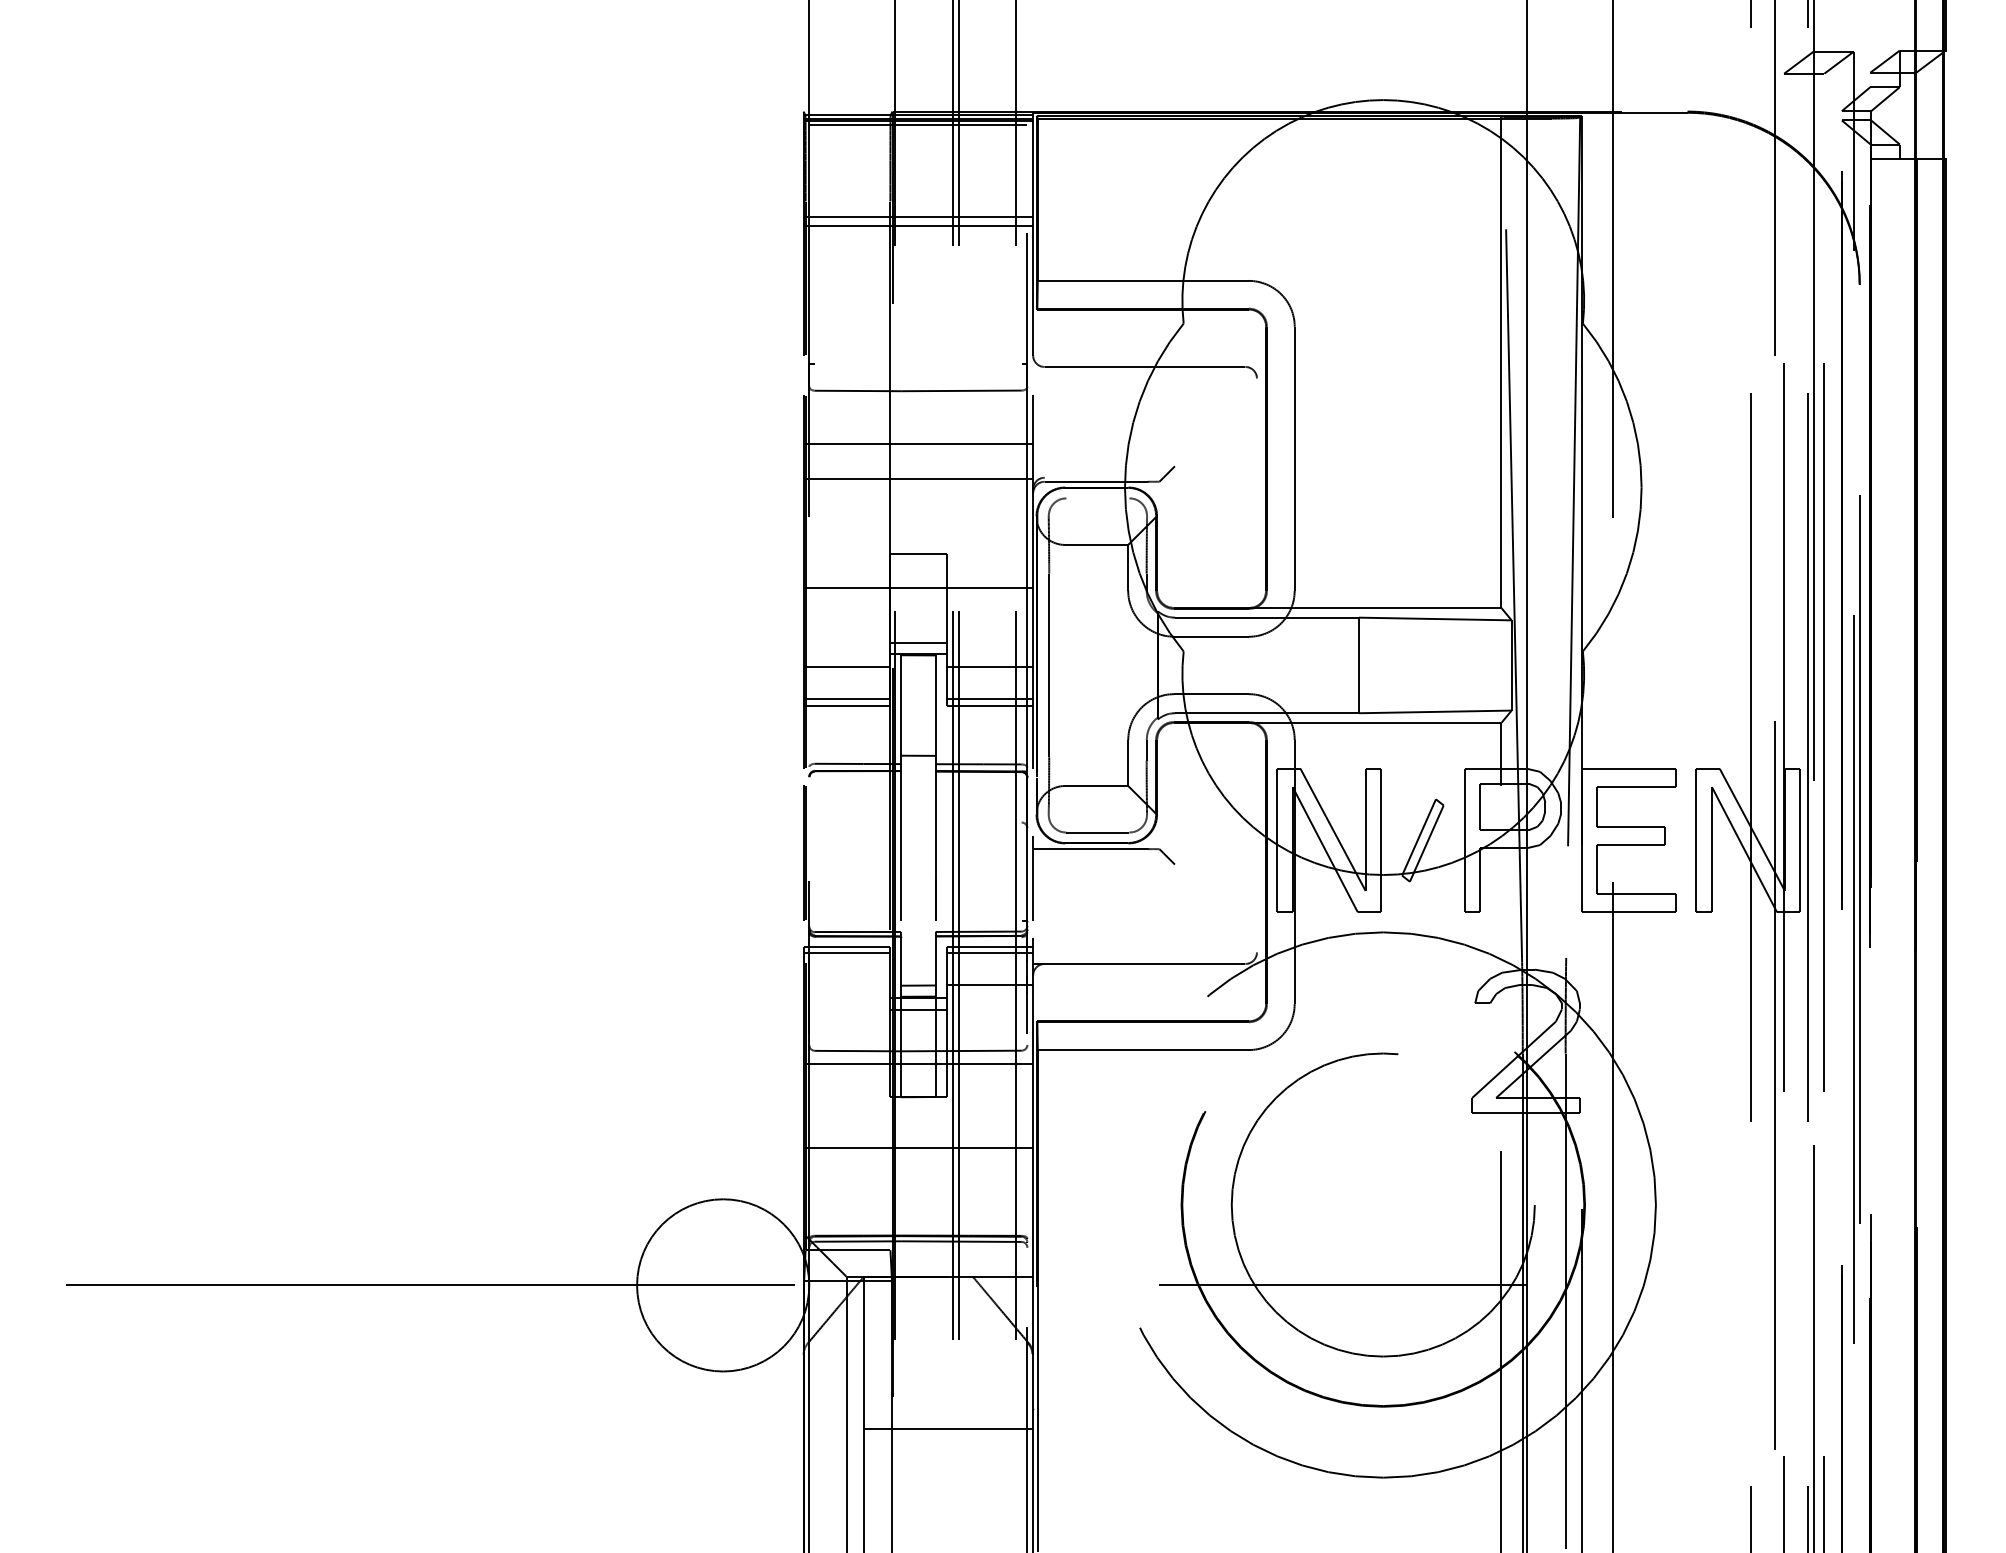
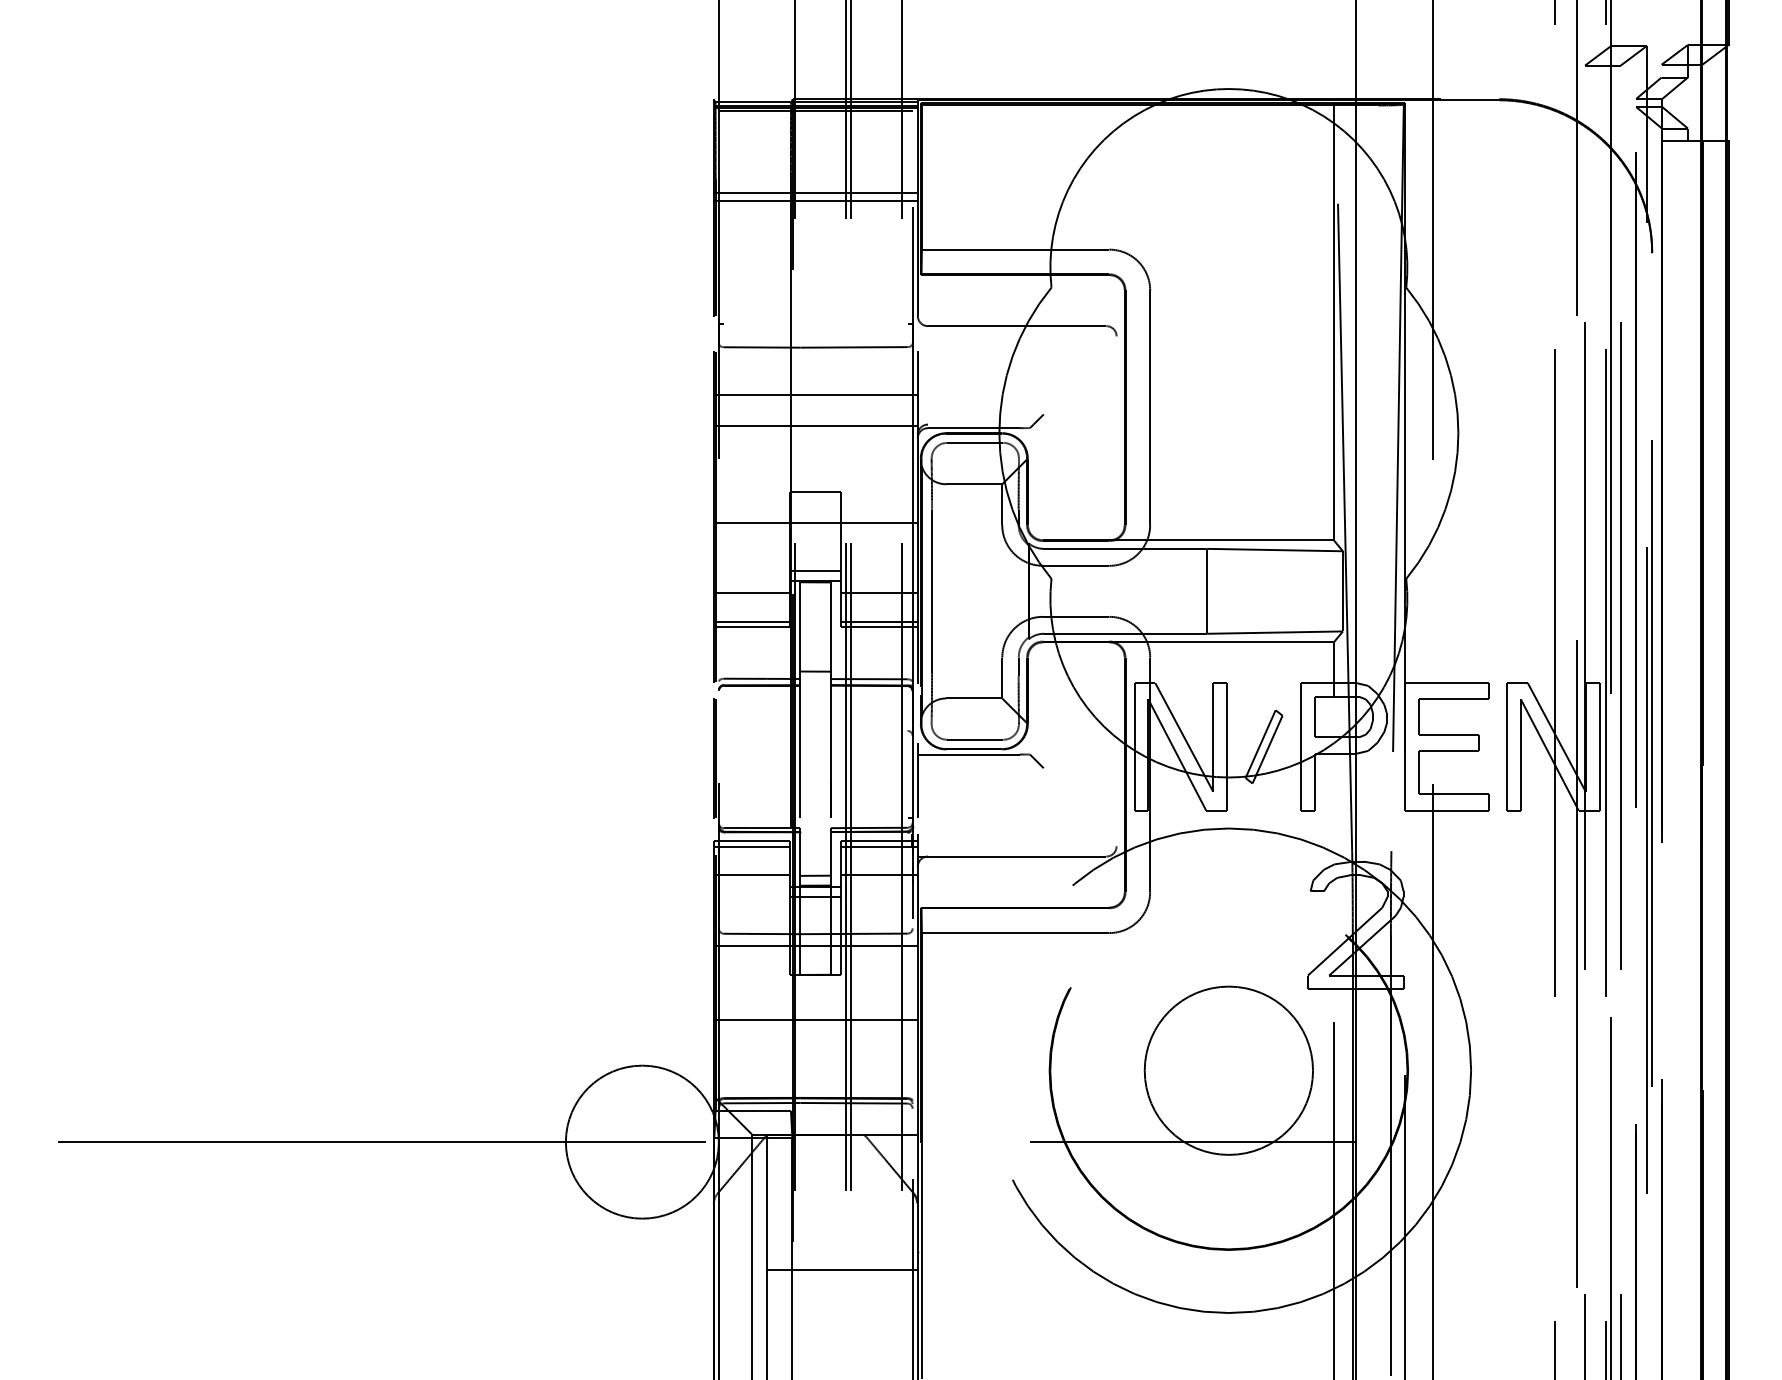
line: (1097, 498) -> (974, 442), added
line: (846, 984) -> (751, 874), added
circle: (1383, 1204) -> (1229, 1070), size x0.62

